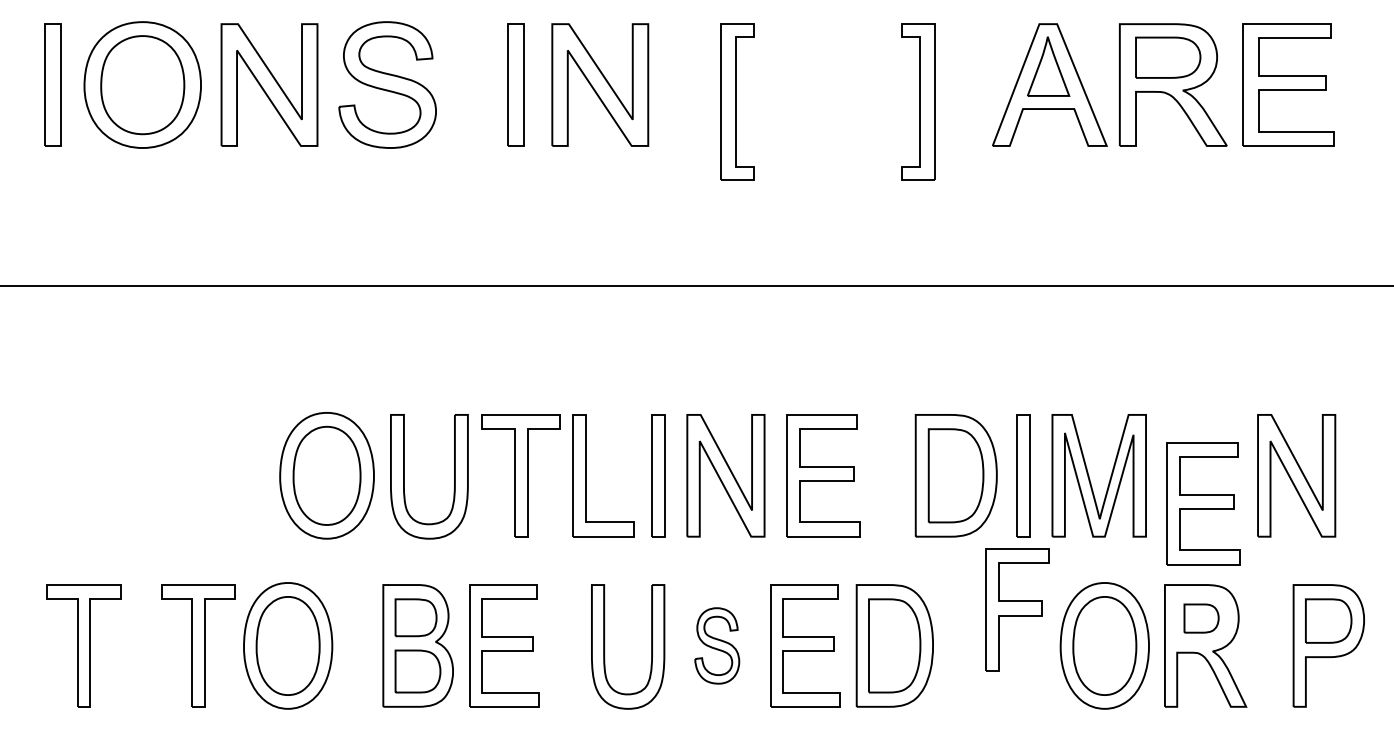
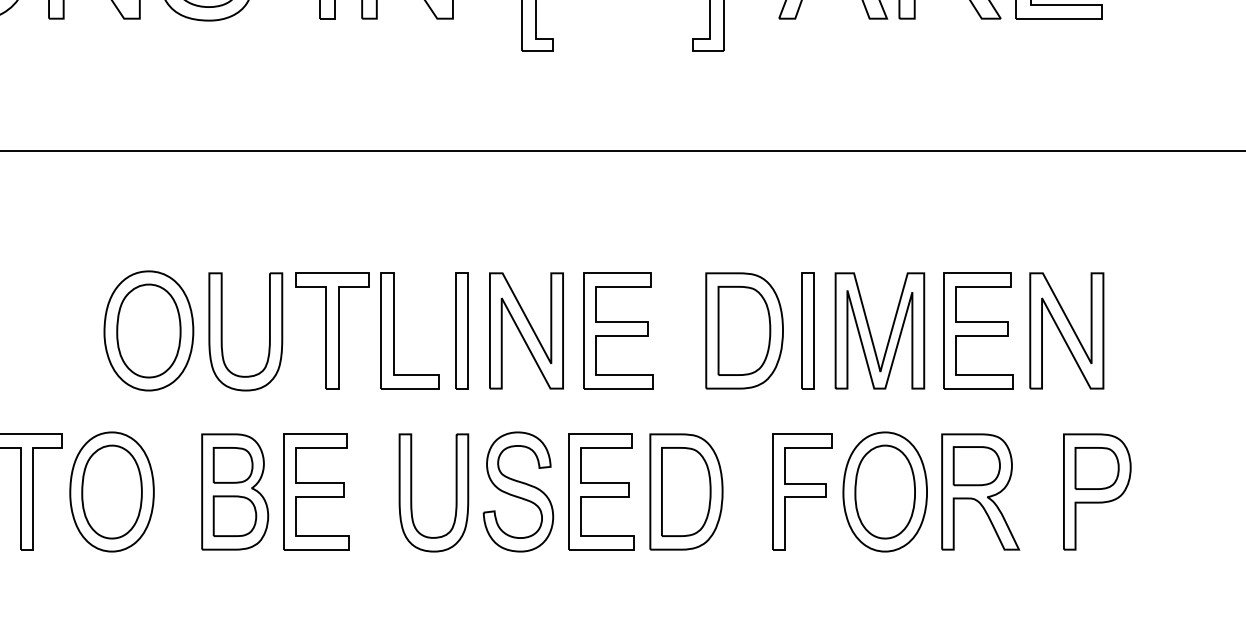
part: (1203, 503) -> (978, 330), moved
part: (1017, 609) -> (802, 491), moved
part: (1201, 618) -> (976, 466), size x1.43
part: (716, 645) -> (517, 491), size x1.67

